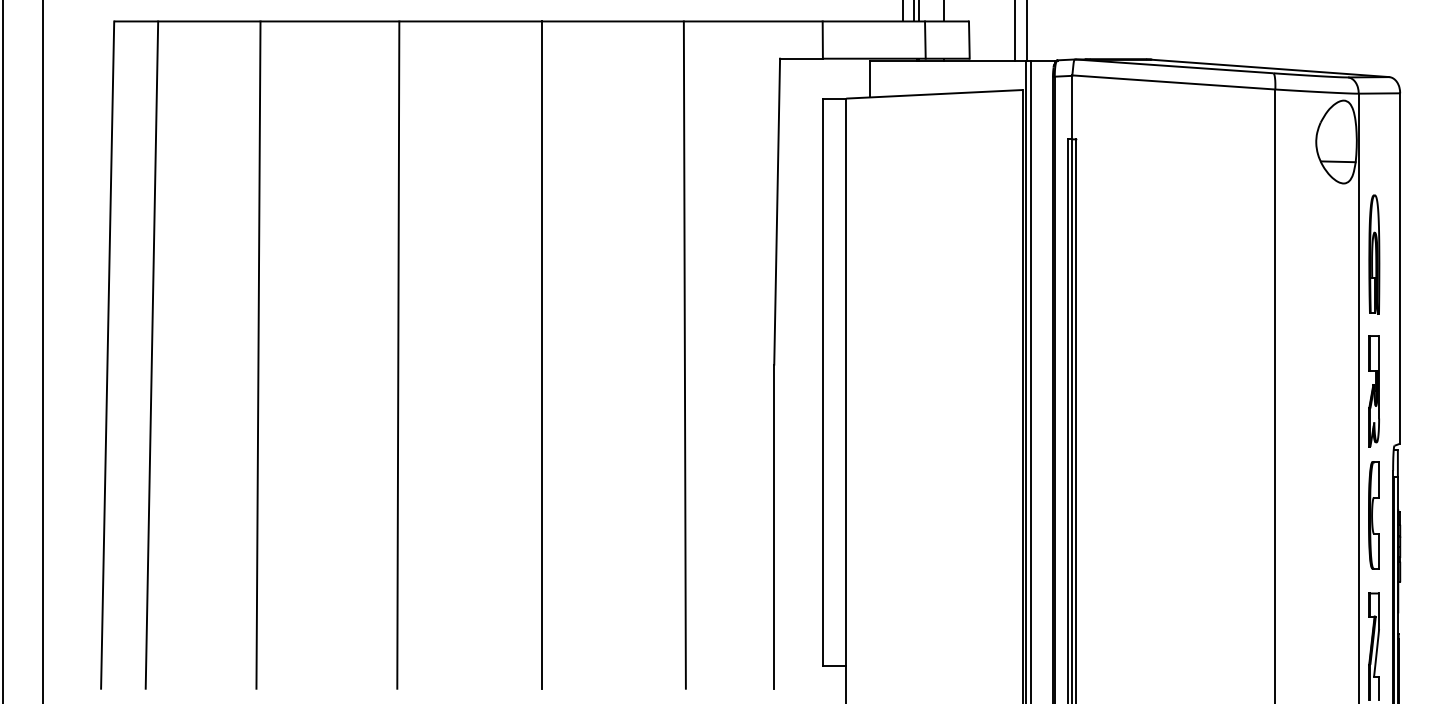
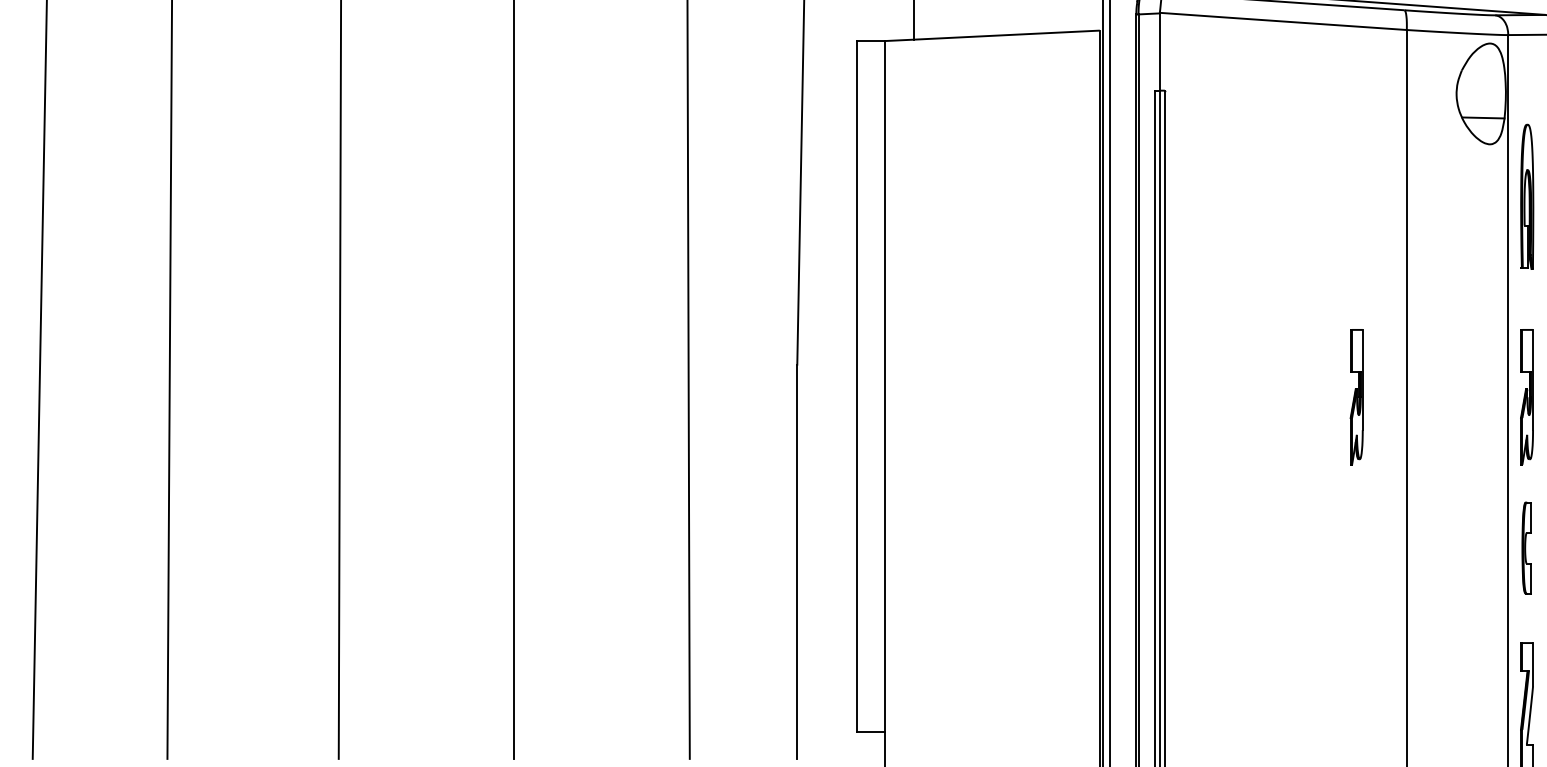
part: (1374, 254) -> (1527, 196), moved
part: (1233, 391) -> (1355, 397), added
part: (1373, 515) -> (1526, 548), size x0.7

